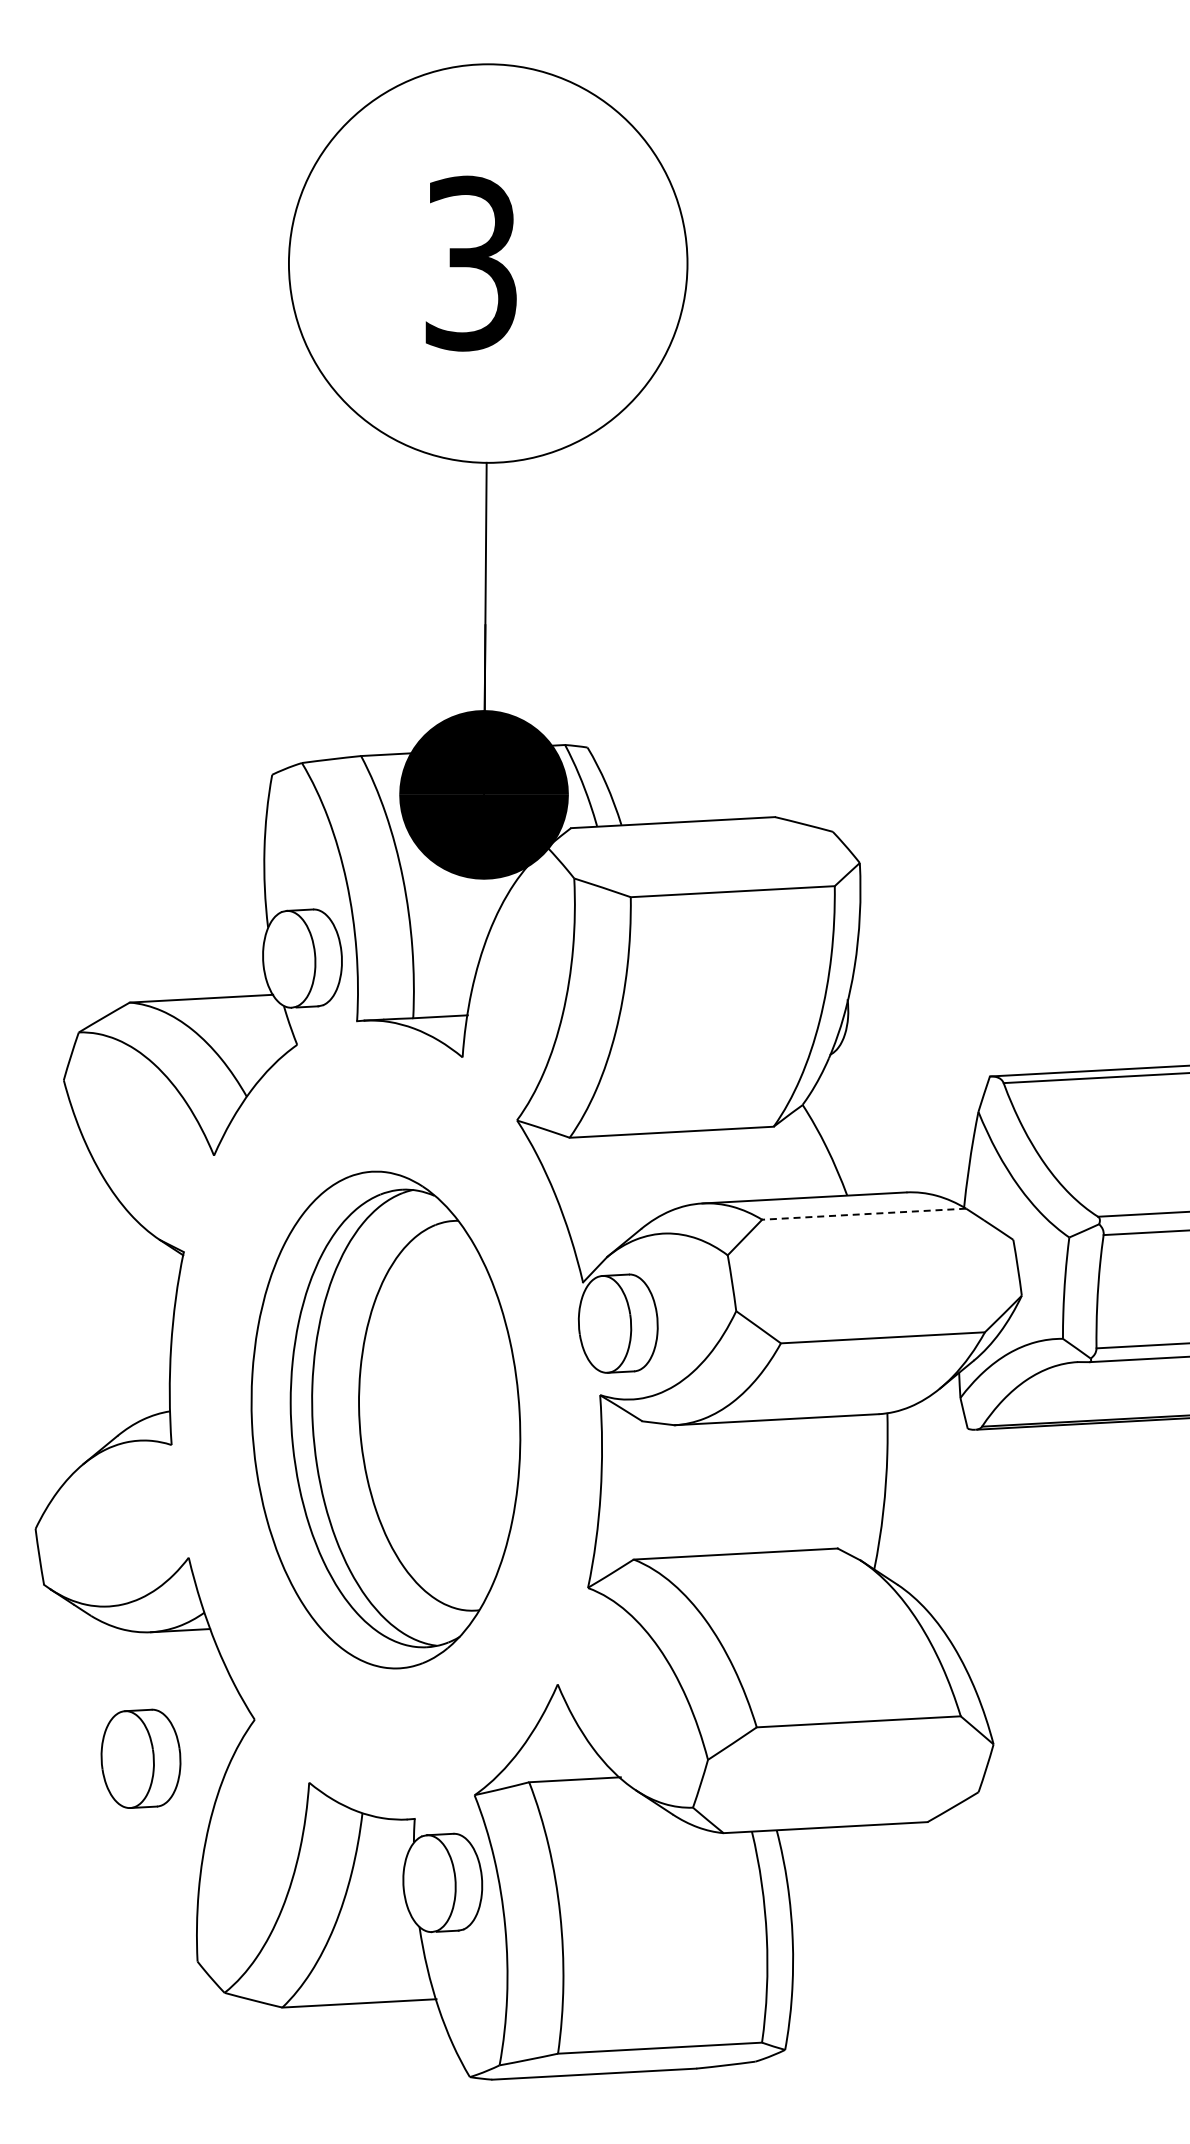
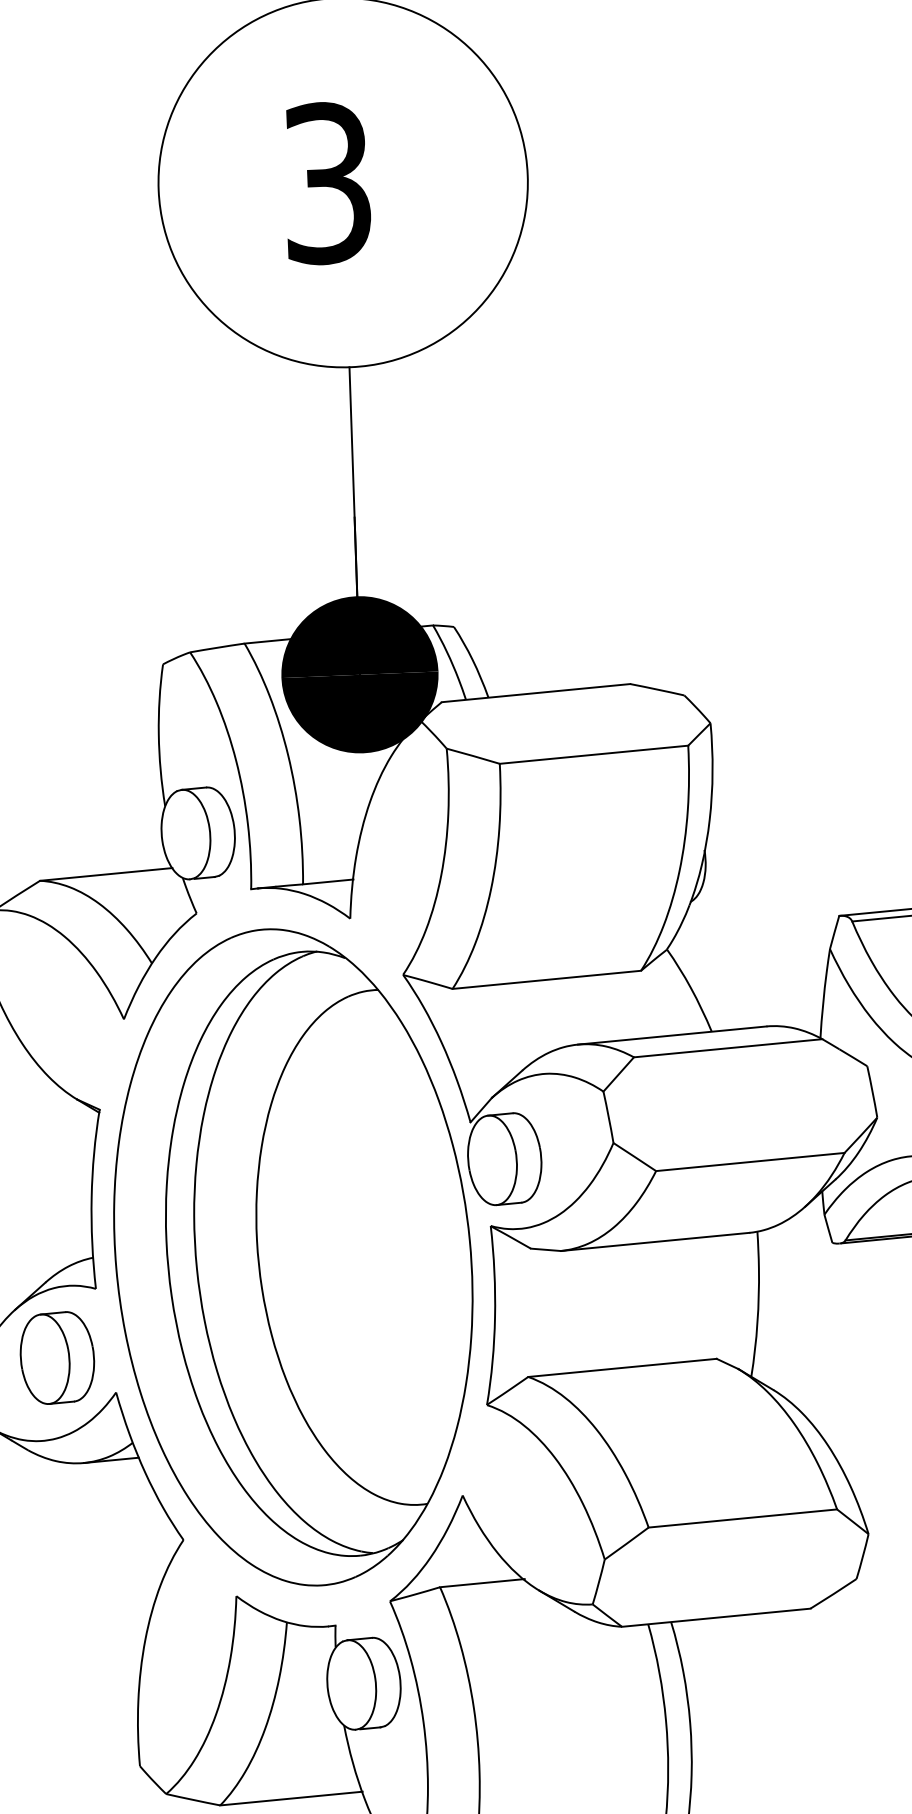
line: (863, 1214) -> (727, 1048), dashed -> solid
part: (385, 1419) -> (292, 1256), size x1.43
part: (140, 1758) -> (56, 1357), moved

